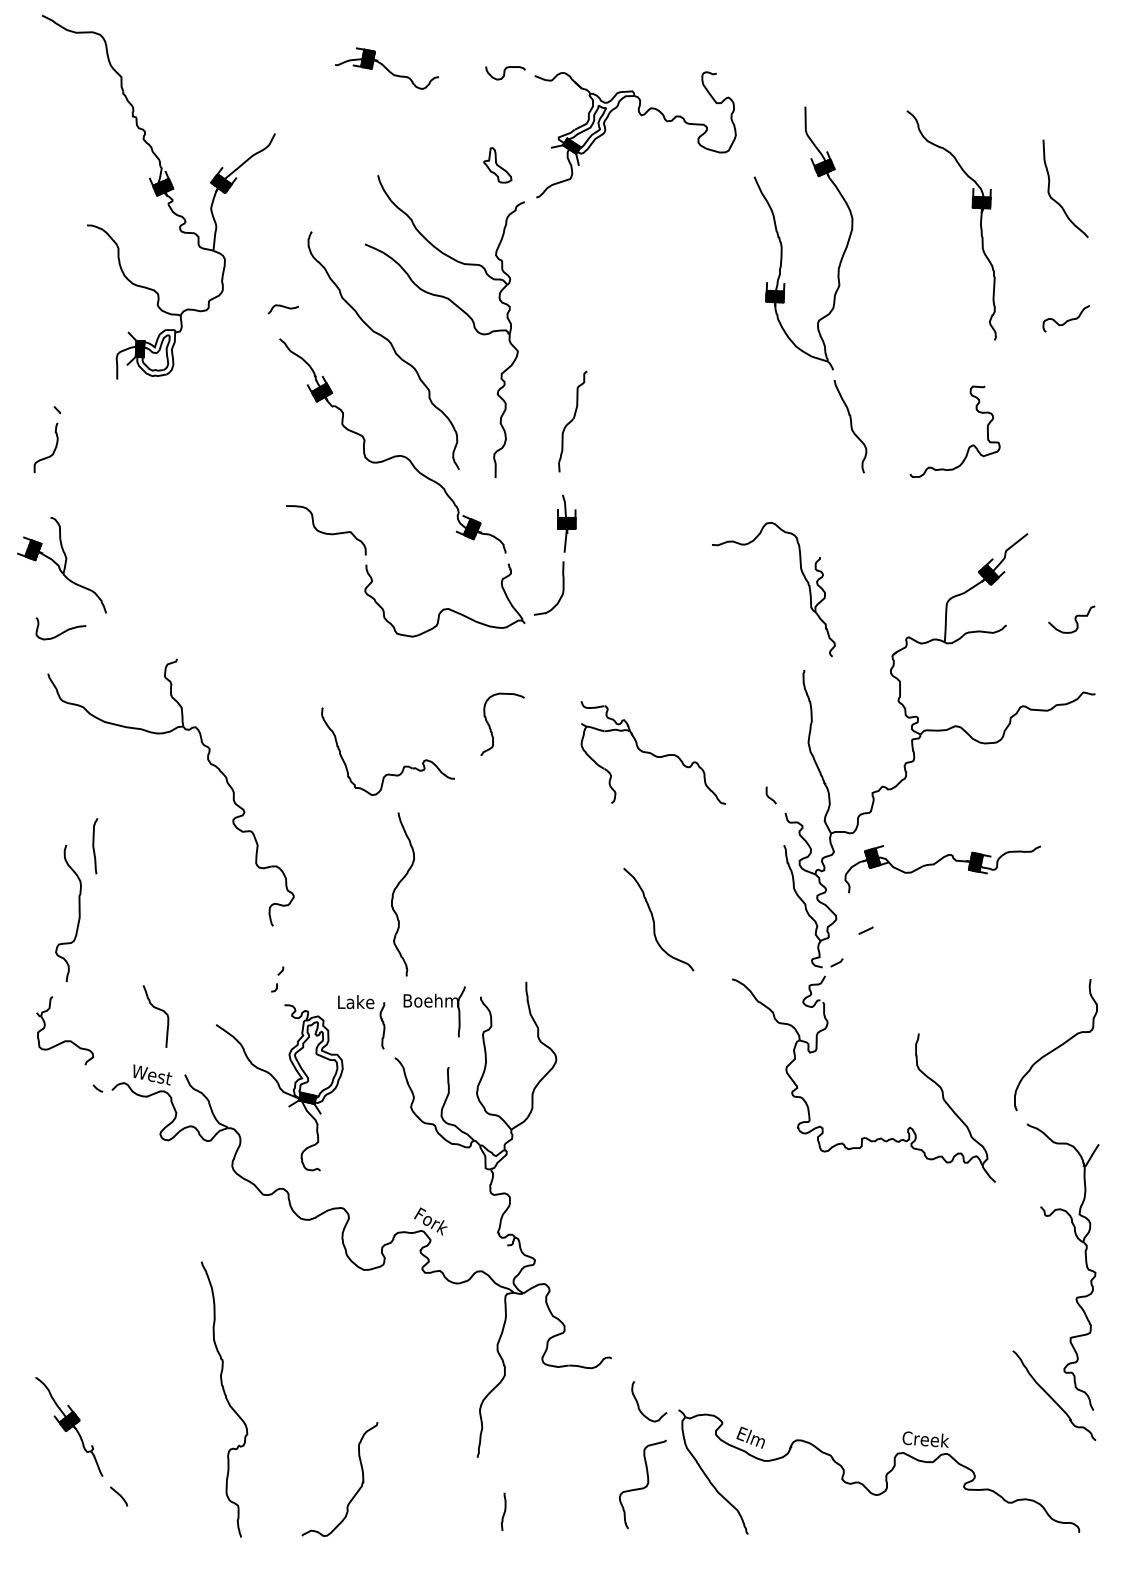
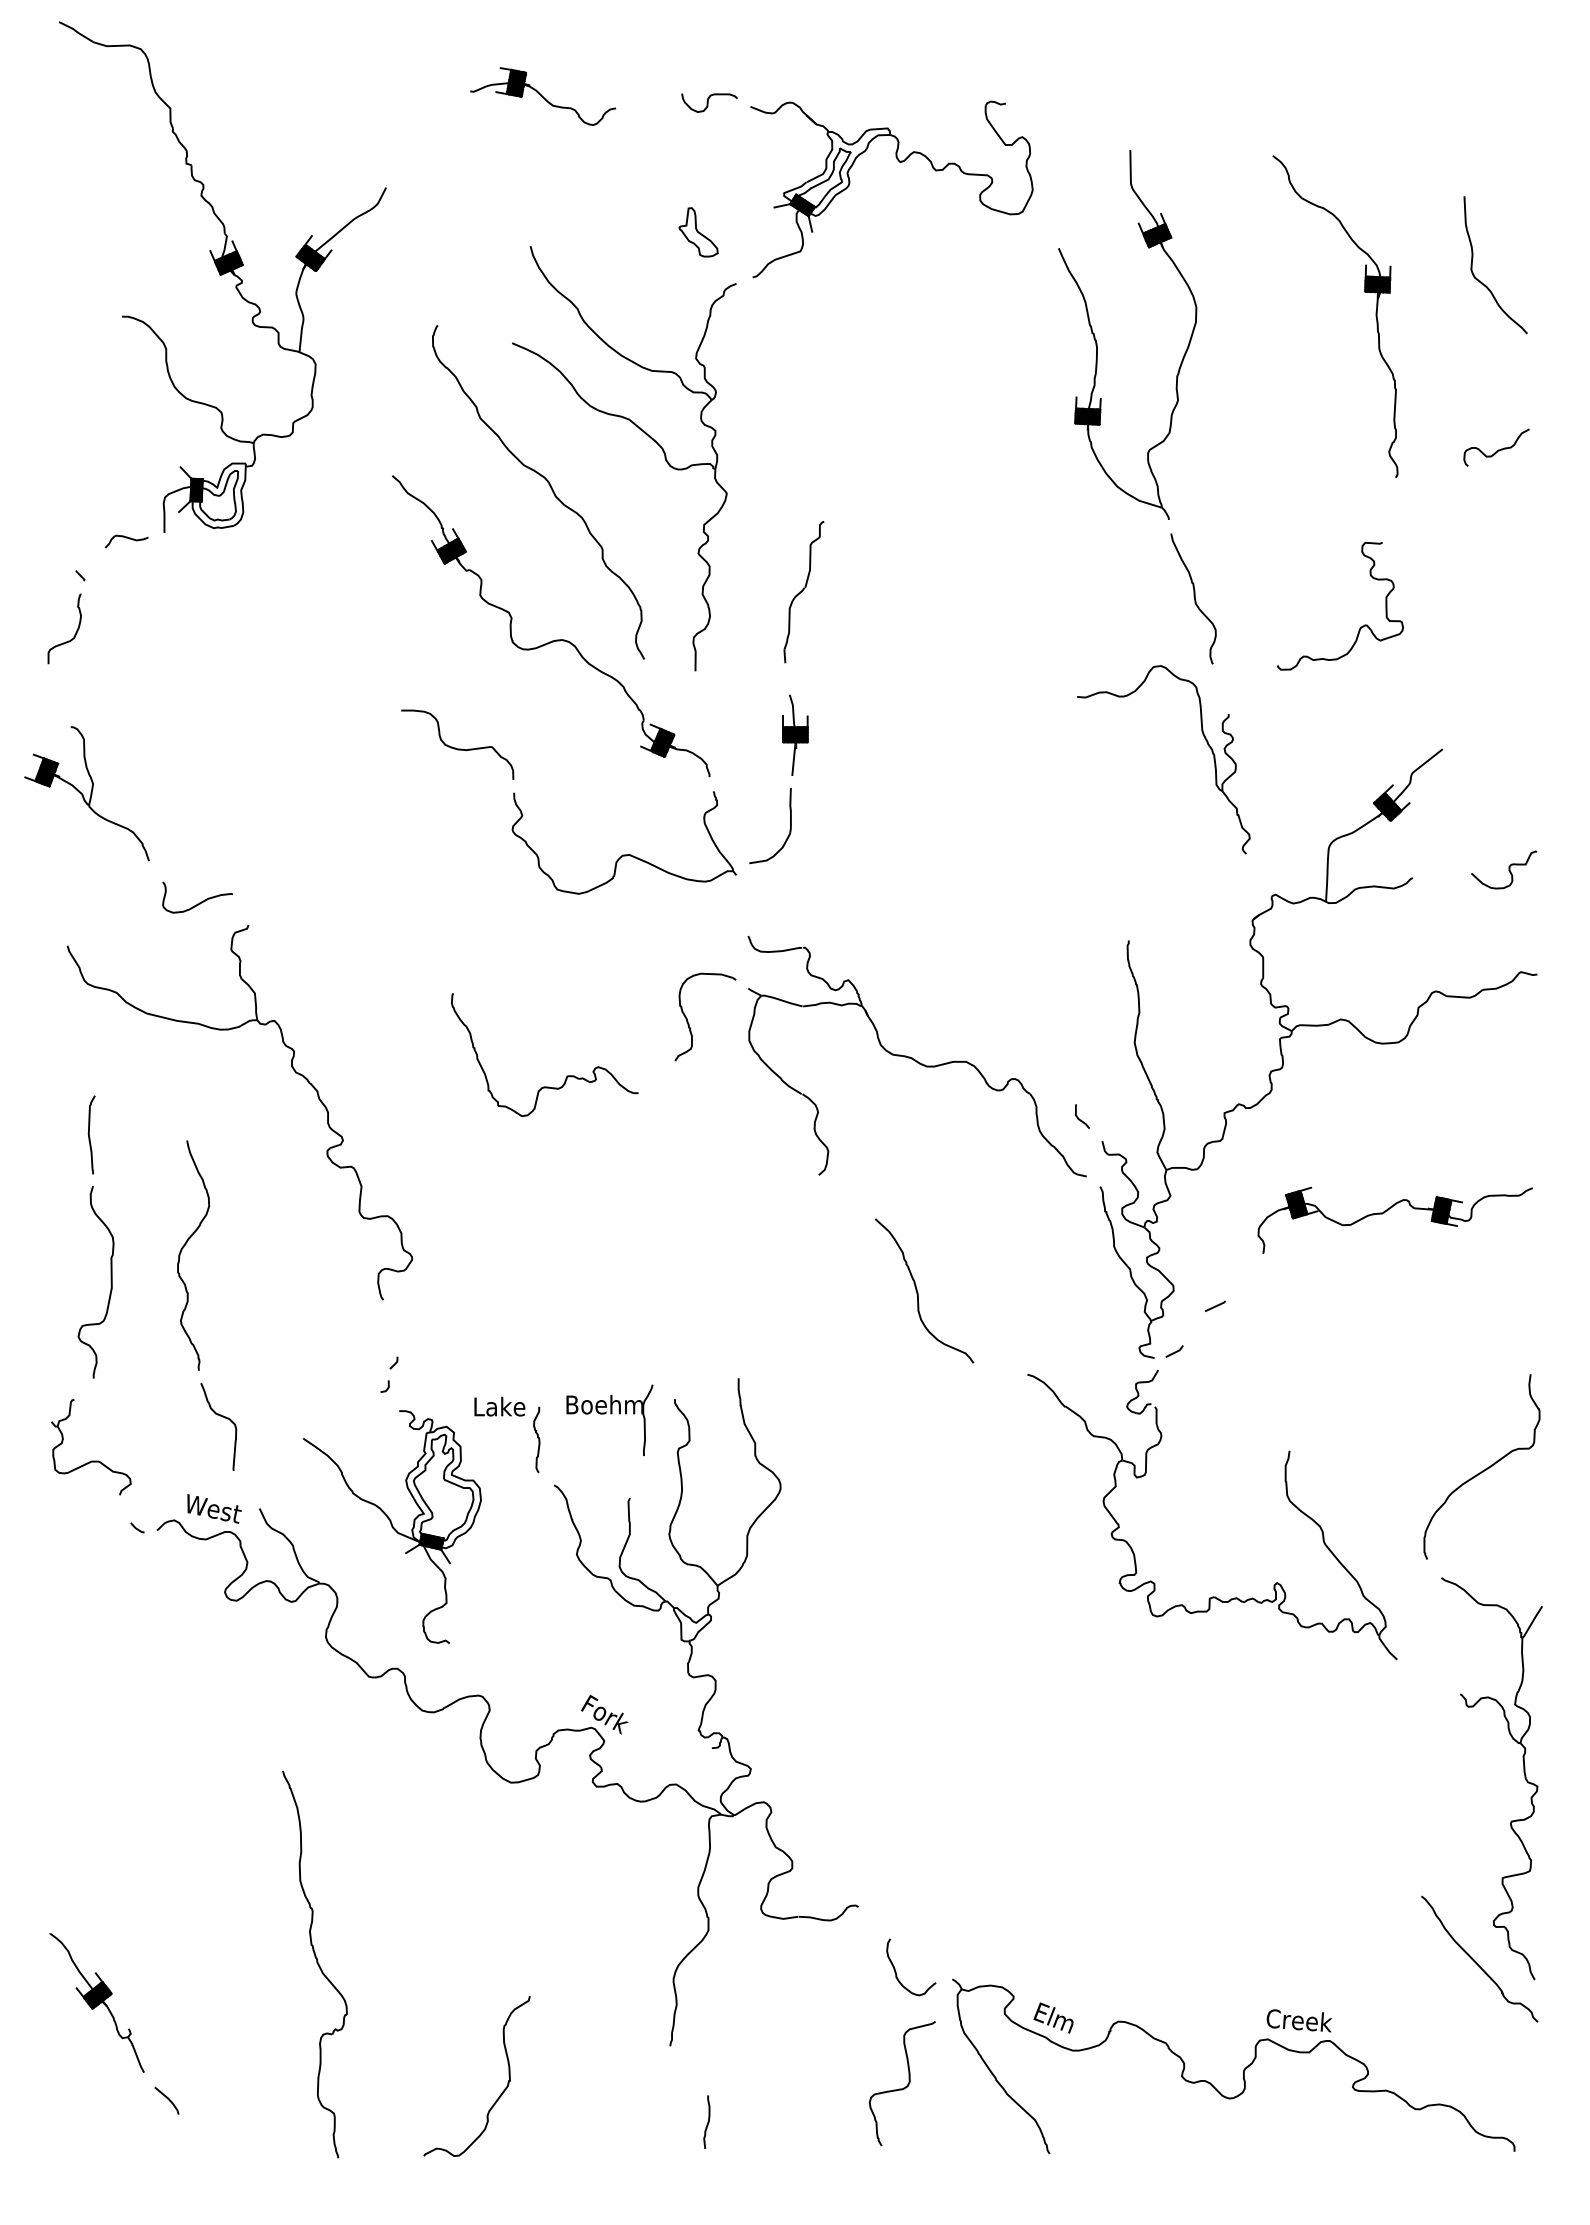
curve: (283, 307) -> (126, 538), moved
part: (802, 574) -> (1204, 738), moved
curve: (62, 632) -> (199, 902), moved
part: (653, 752) -> (916, 1056), size x1.67
curve: (93, 845) -> (89, 1134), moved
part: (937, 863) -> (1387, 1211), moved
curve: (396, 888) -> (184, 1247), moved

